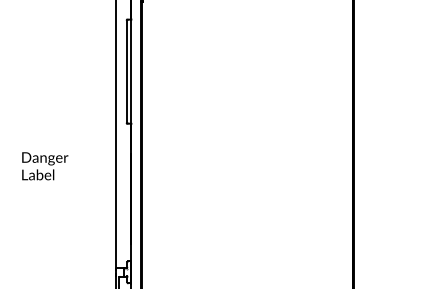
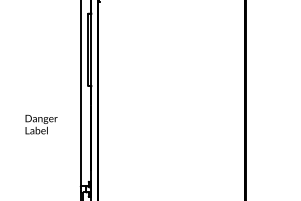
text: (45, 166) -> (41, 124), moved

